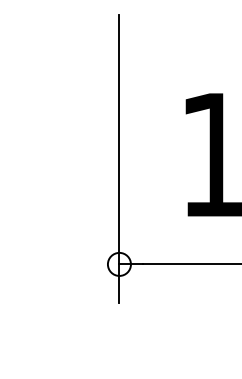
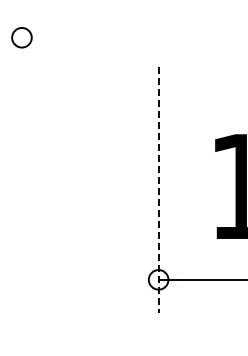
line: (119, 158) -> (158, 189), solid -> dashed

